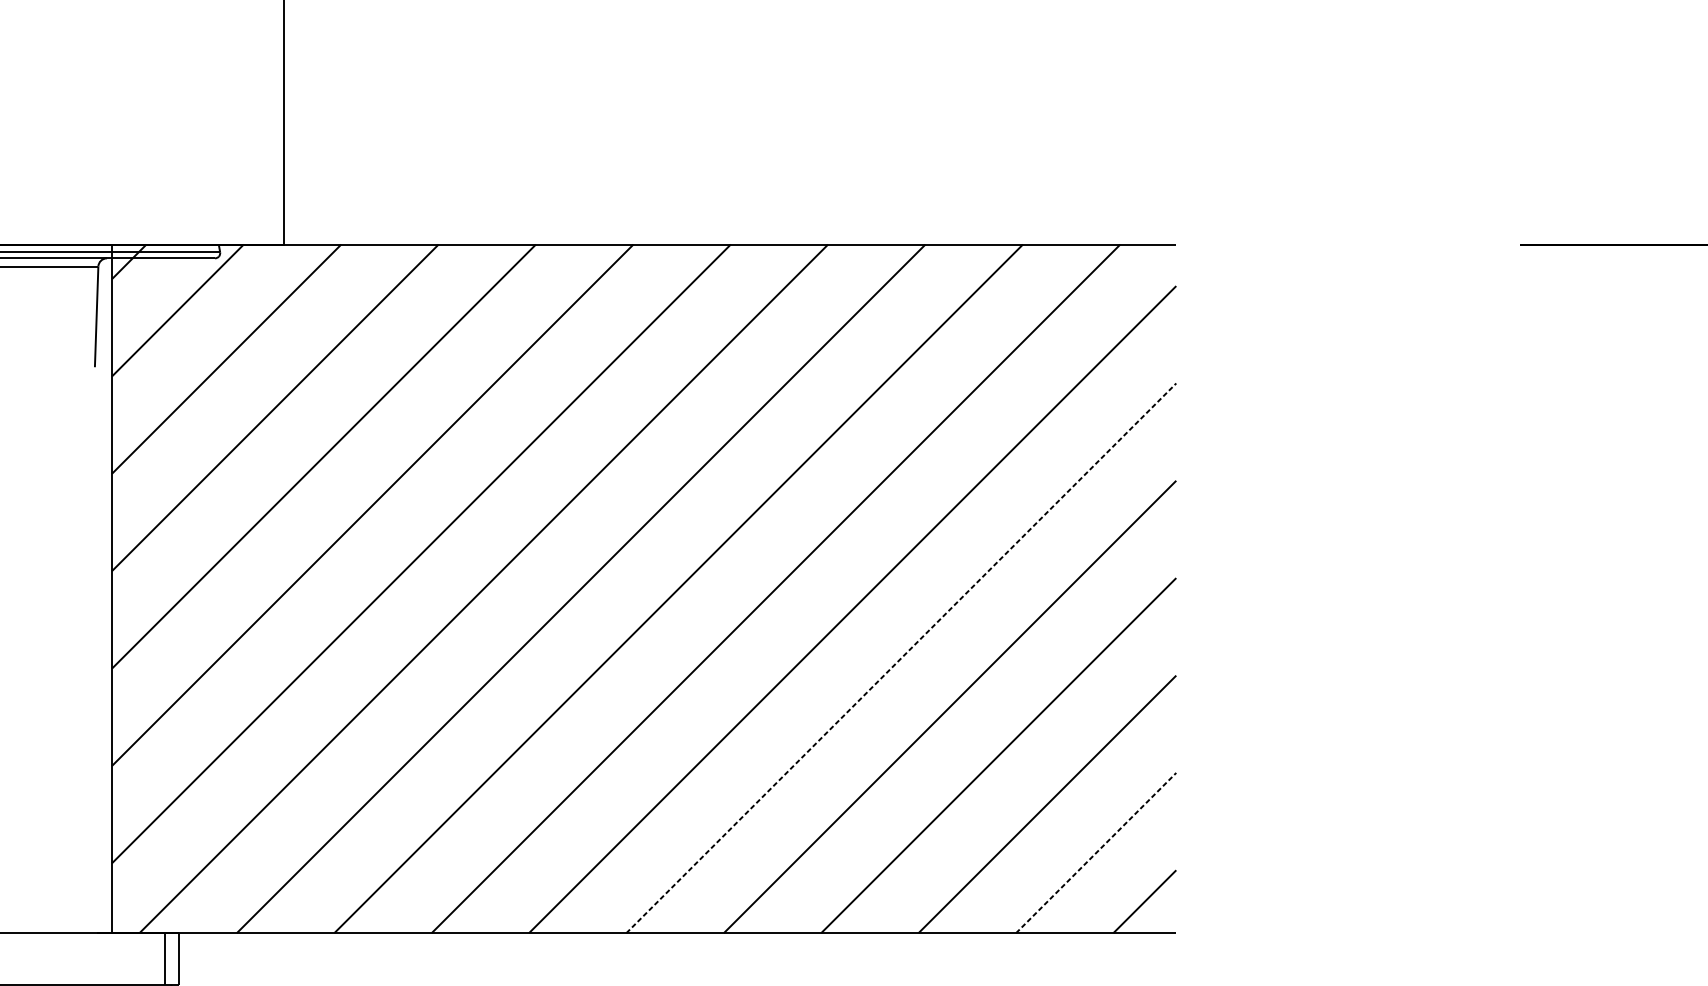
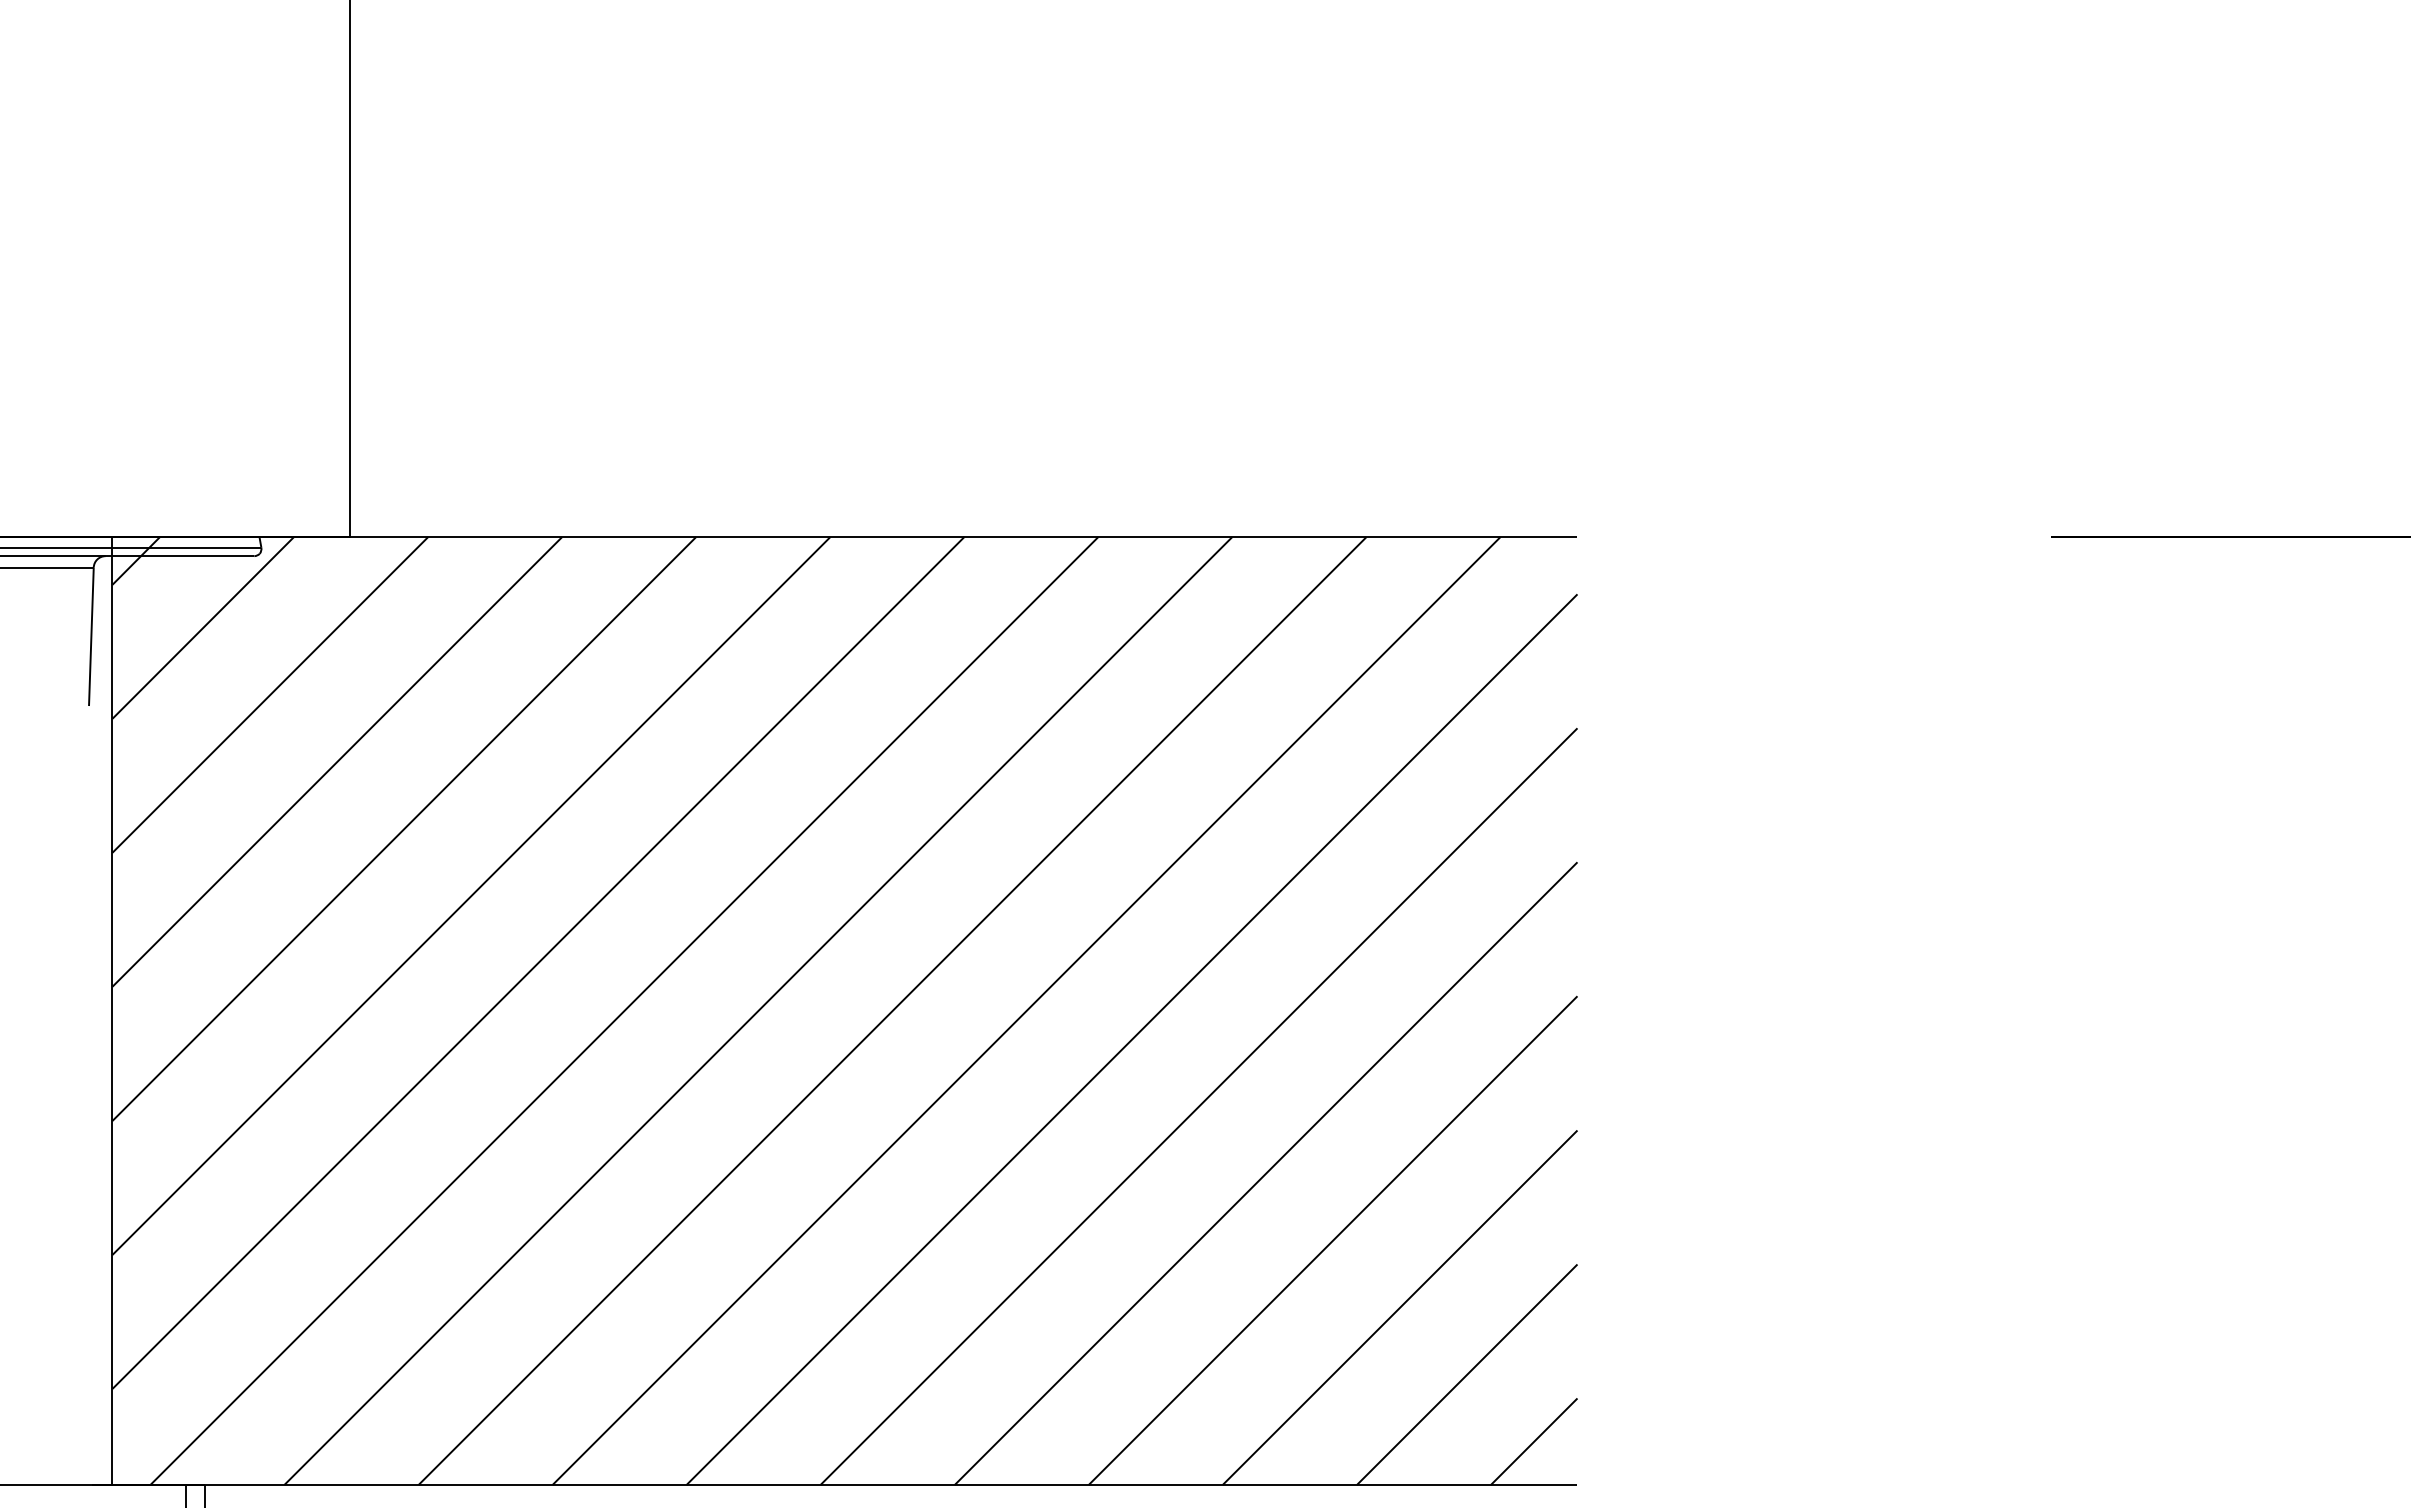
line: (901, 658) -> (1199, 1106), dashed -> solid
line: (1096, 852) -> (1467, 1374), dashed -> solid

